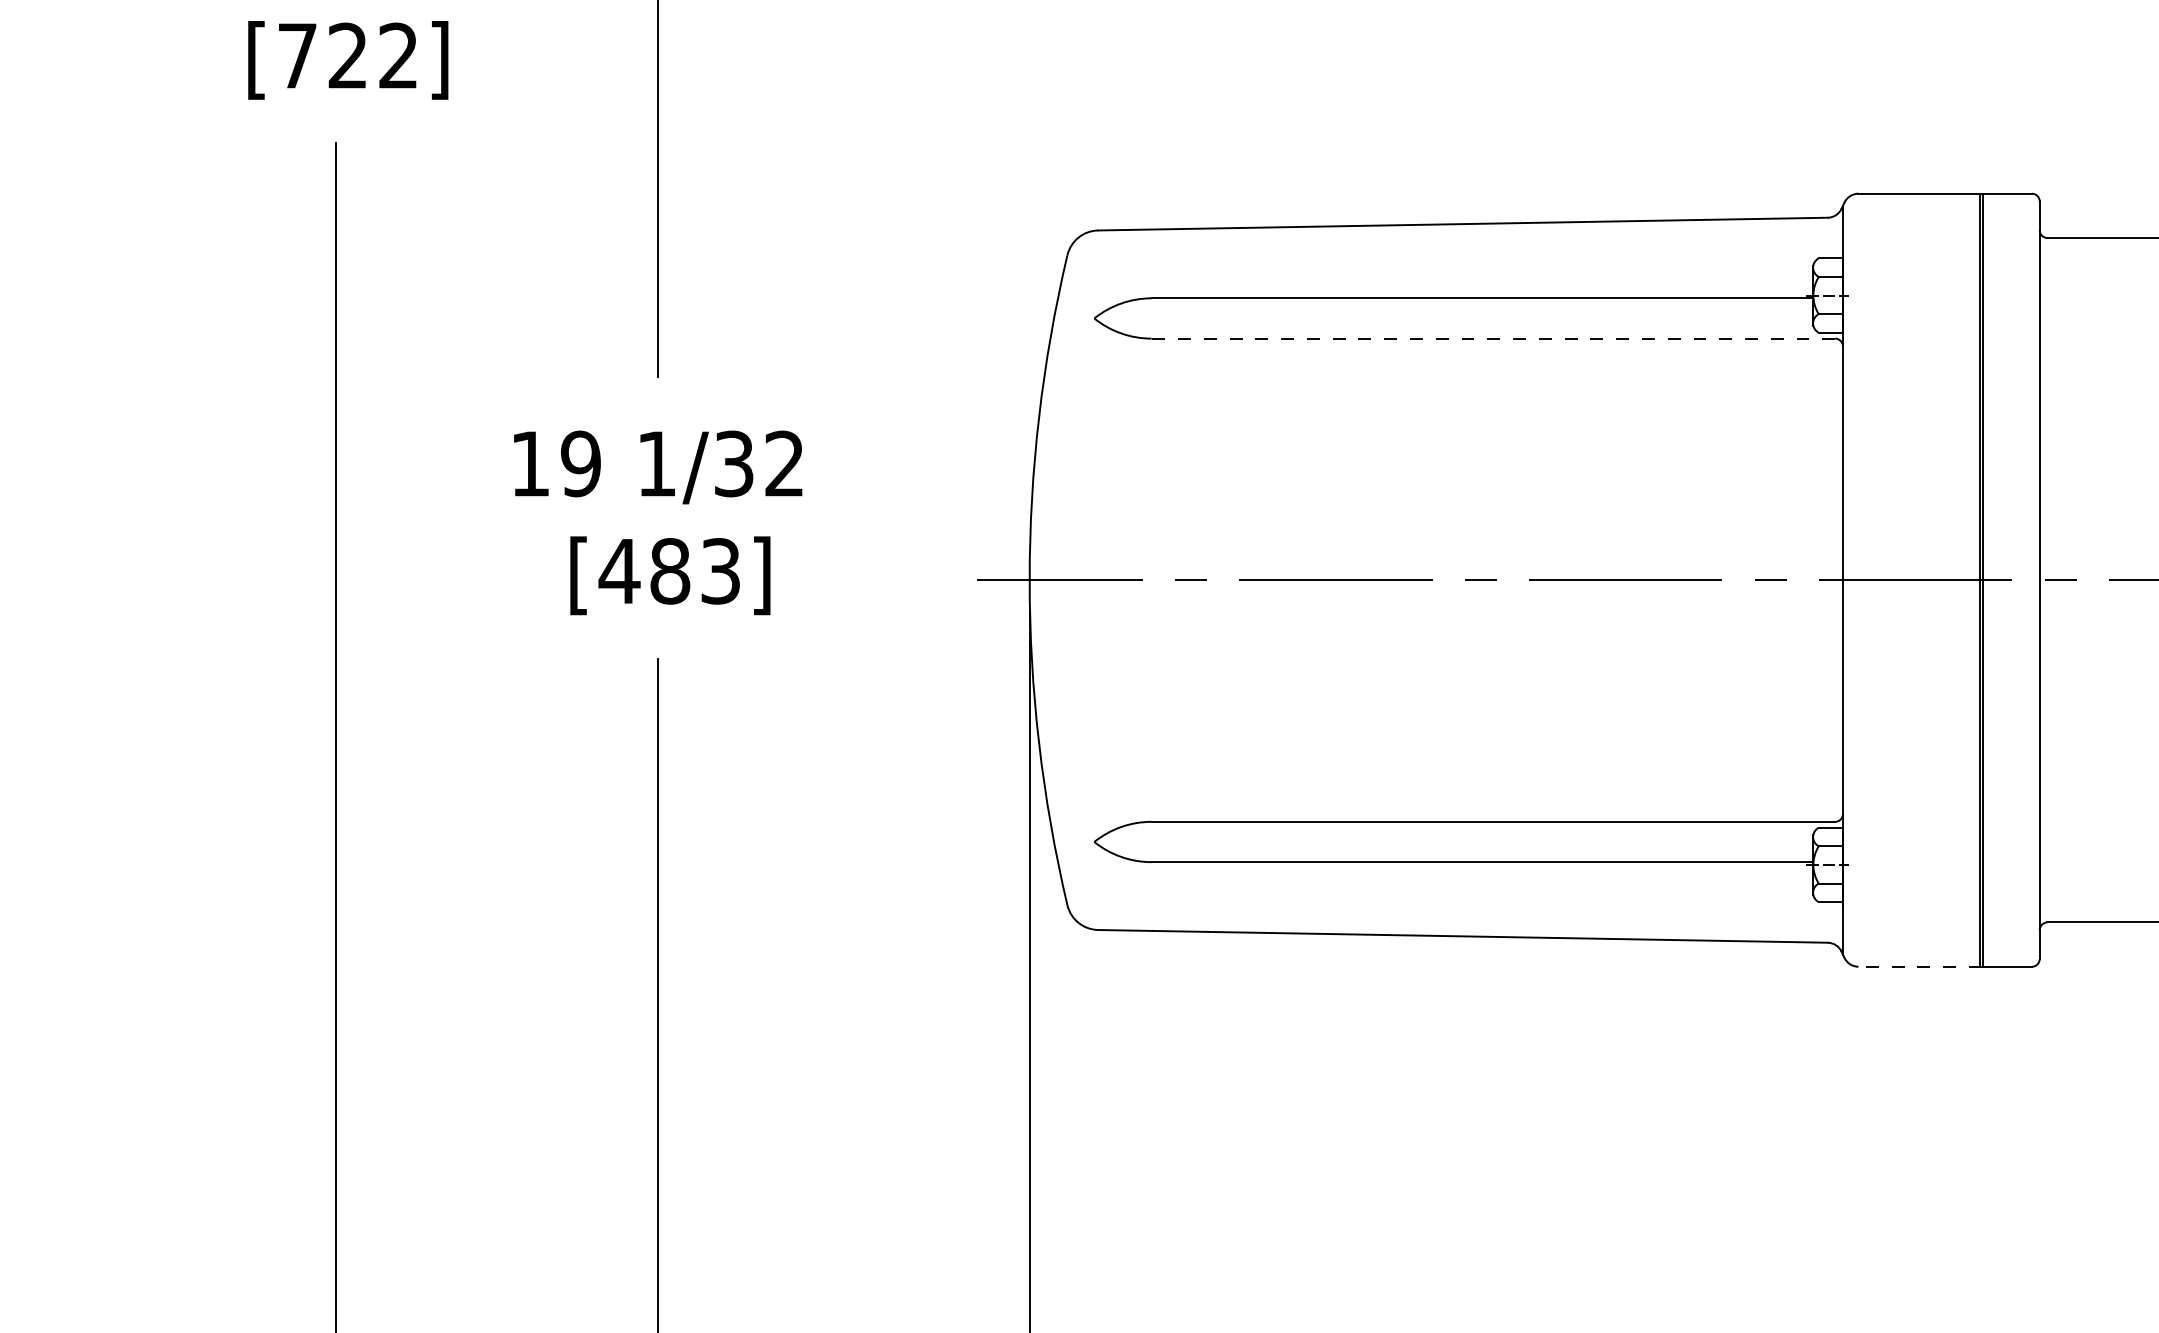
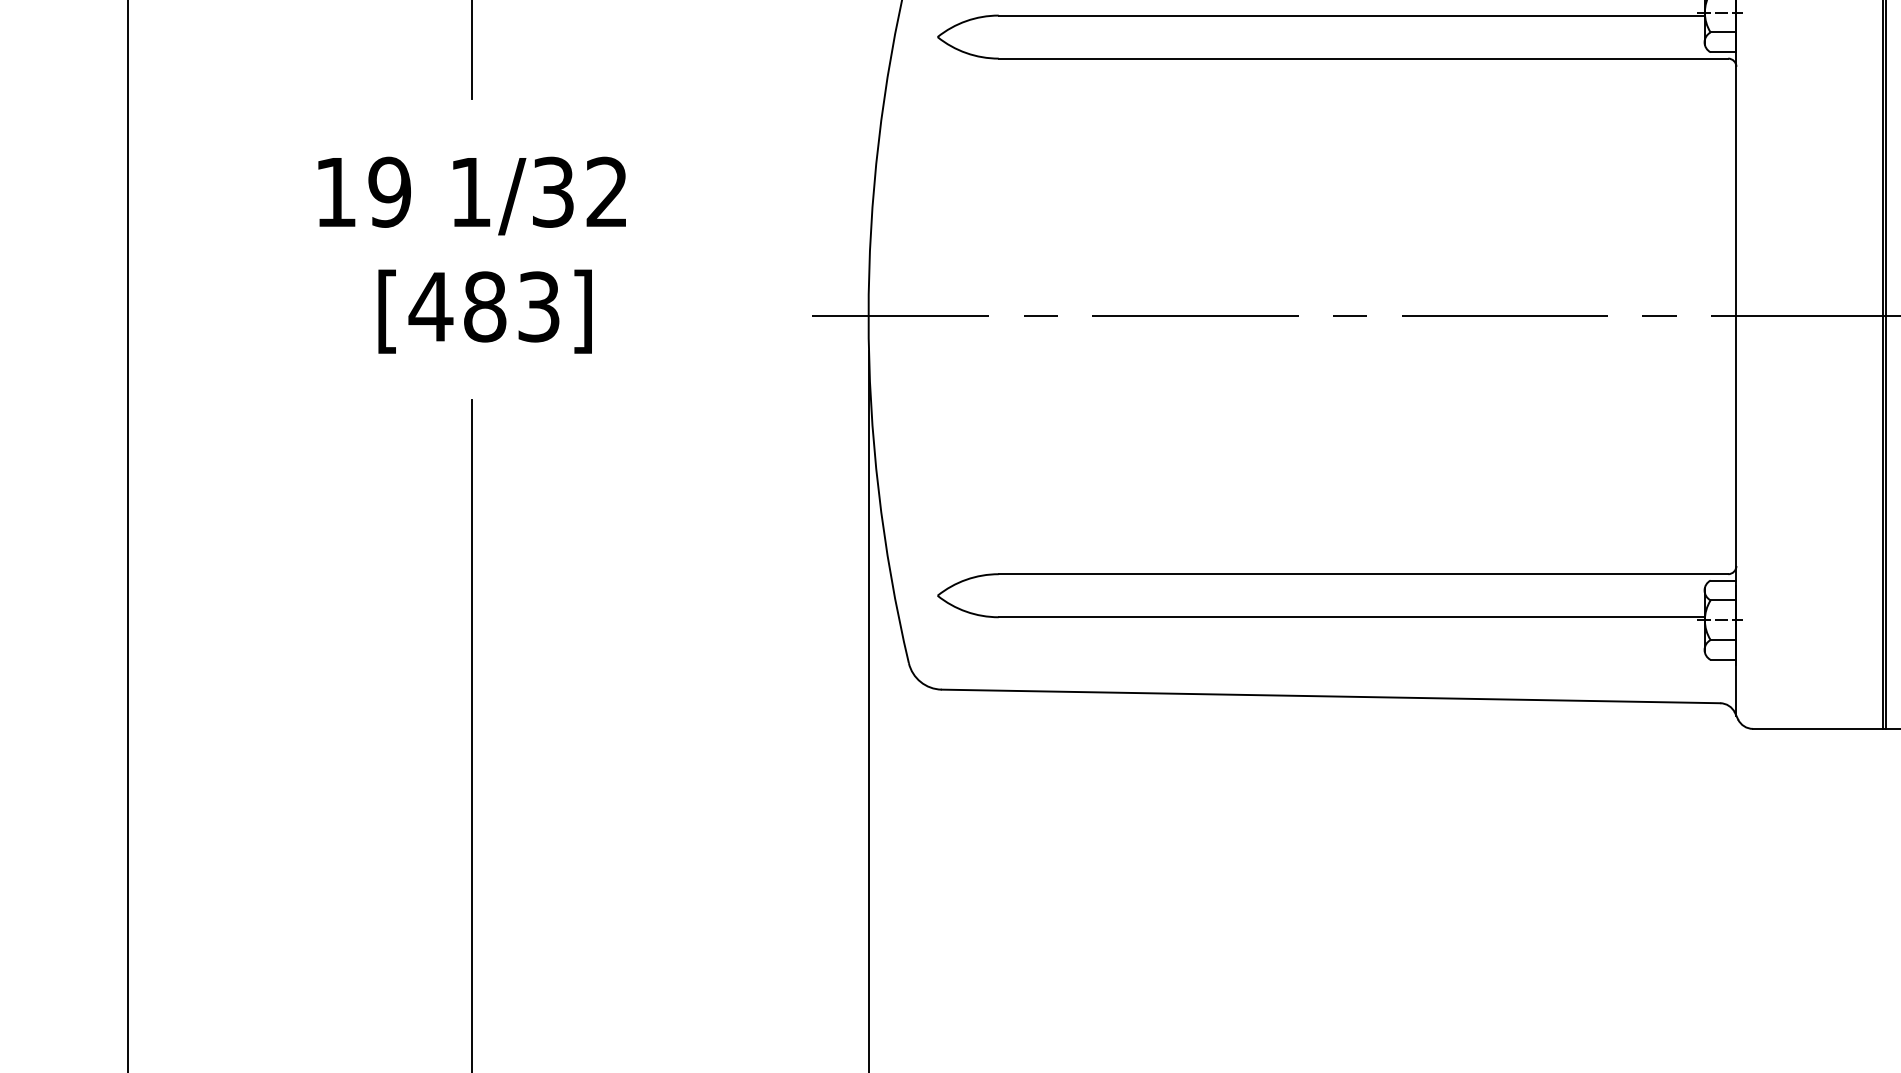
line: (1493, 338) -> (1363, 58), dashed -> solid
line: (1920, 966) -> (1819, 728), dashed -> solid

